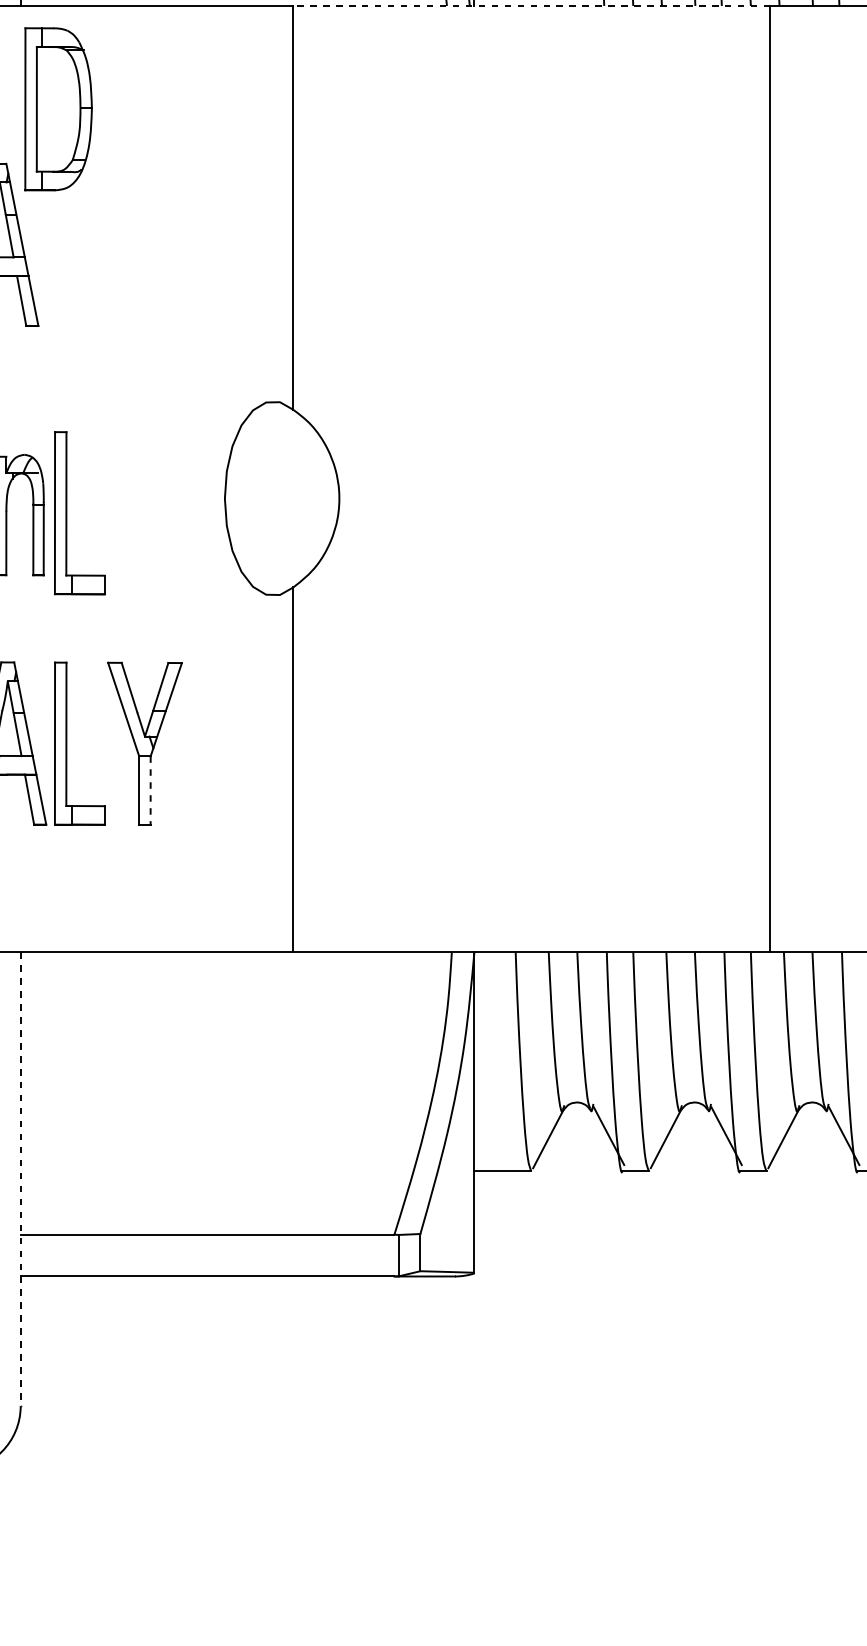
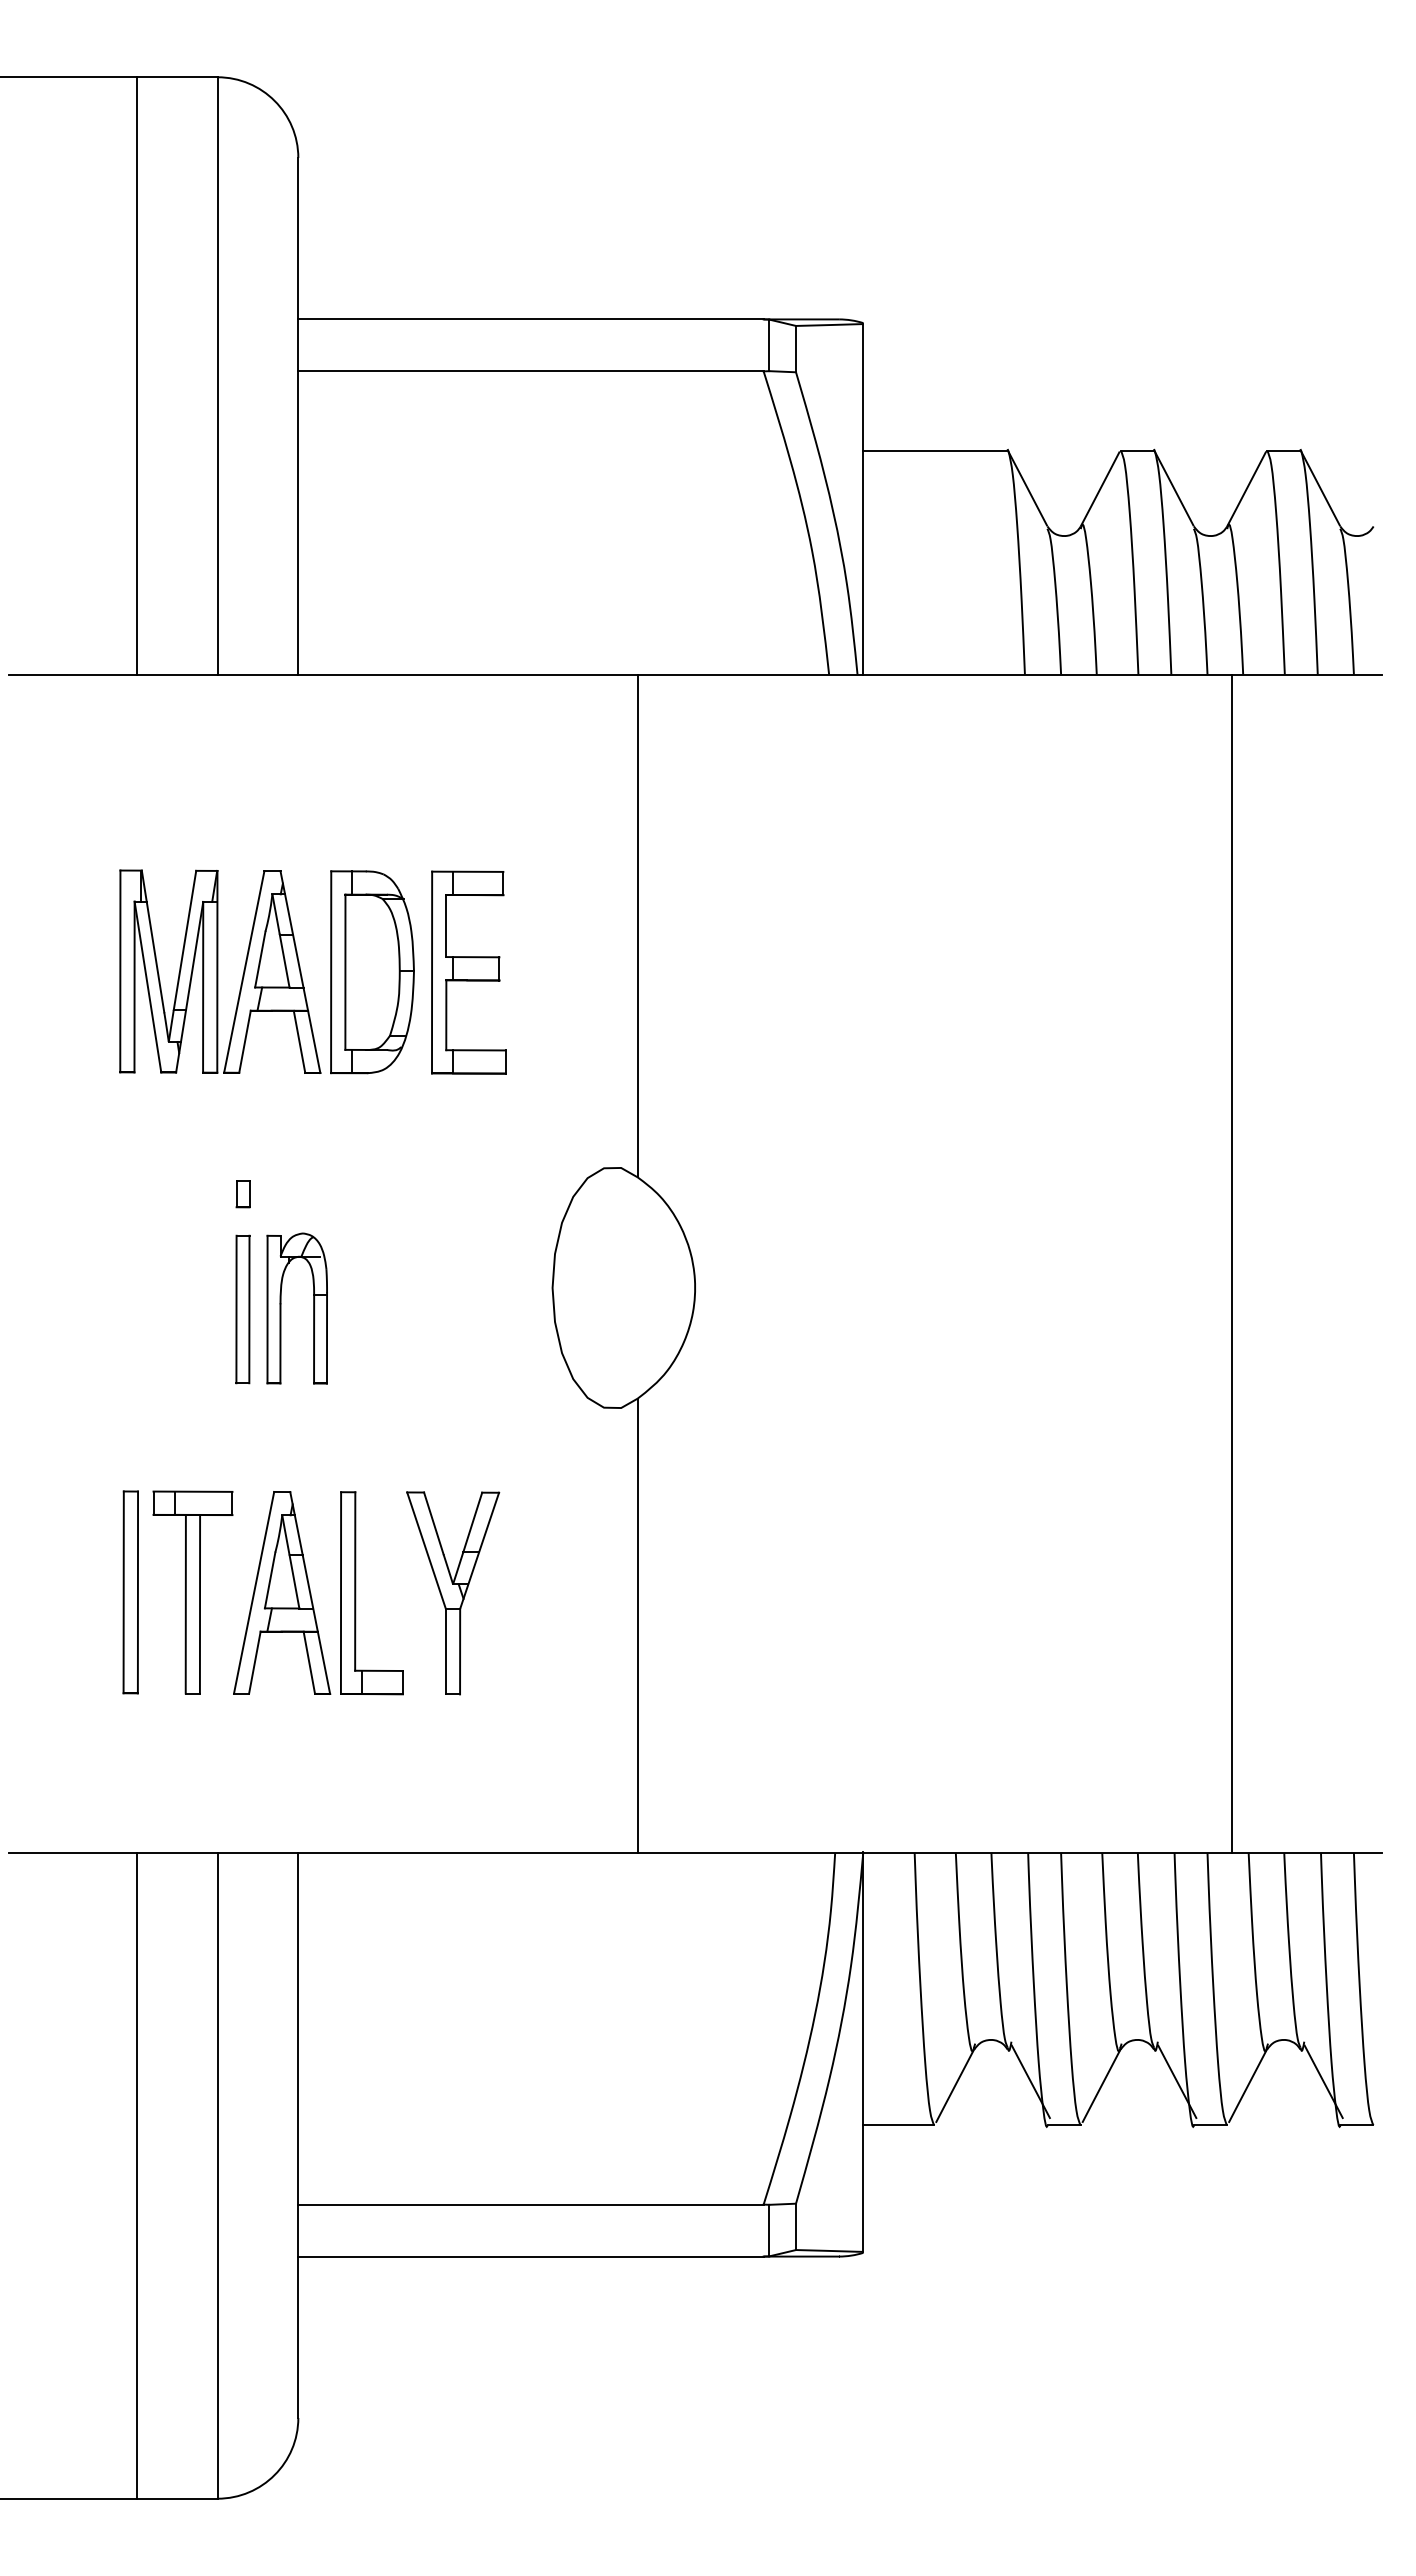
line: (531, 5) -> (934, 674), dashed -> solid
part: (58, 109) -> (372, 972), moved
part: (157, 245) -> (468, 972), added
part: (67, 513) -> (356, 1306), removed
line: (150, 790) -> (460, 1651), dashed -> solid
line: (20, 1179) -> (298, 2135), dashed -> solid

